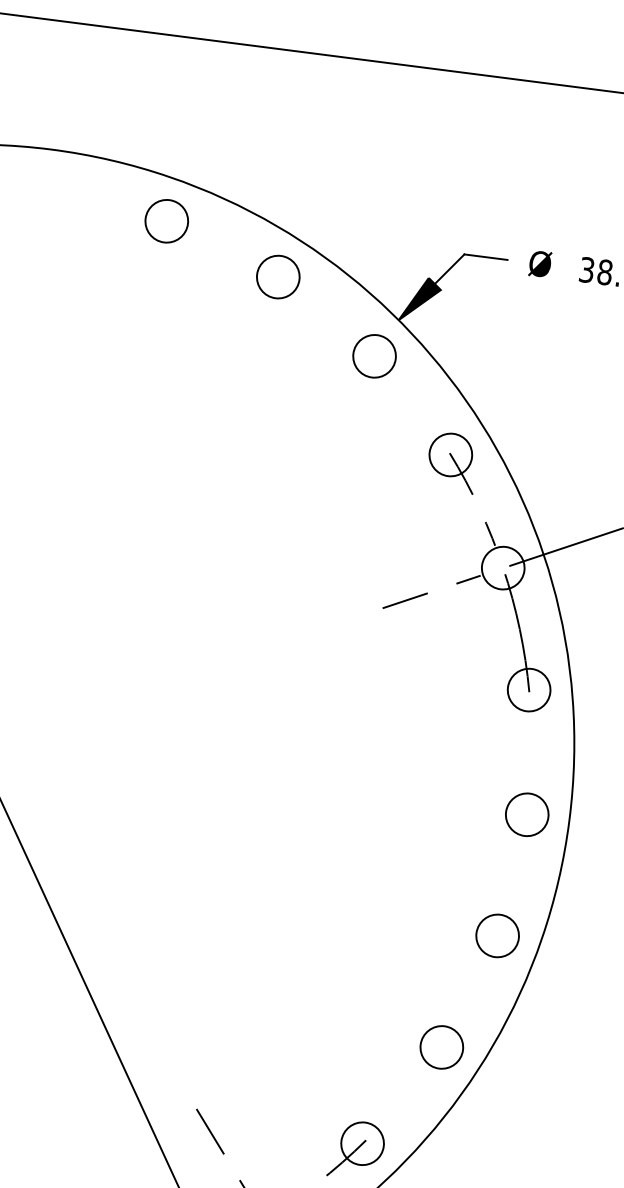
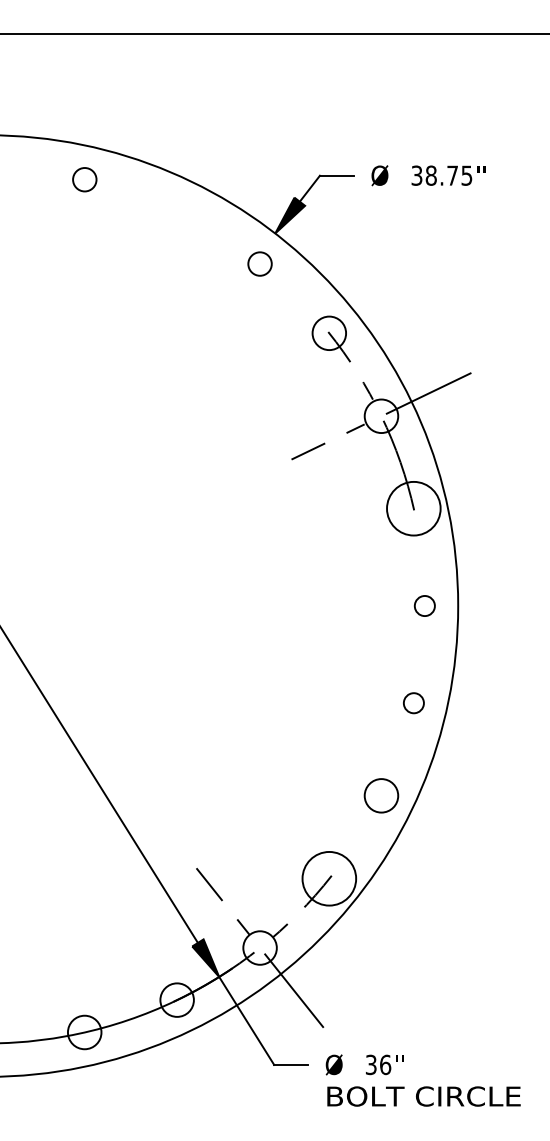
circle: (166, 221) -> (84, 179), size x0.7
circle: (277, 276) -> (176, 211), removed
circle: (373, 355) -> (259, 263), size x0.7
circle: (528, 689) -> (413, 508), size x1.6
circle: (526, 814) -> (424, 605), size x0.6
circle: (497, 934) -> (413, 702), size x0.6
circle: (362, 1143) -> (329, 878), size x1.6

